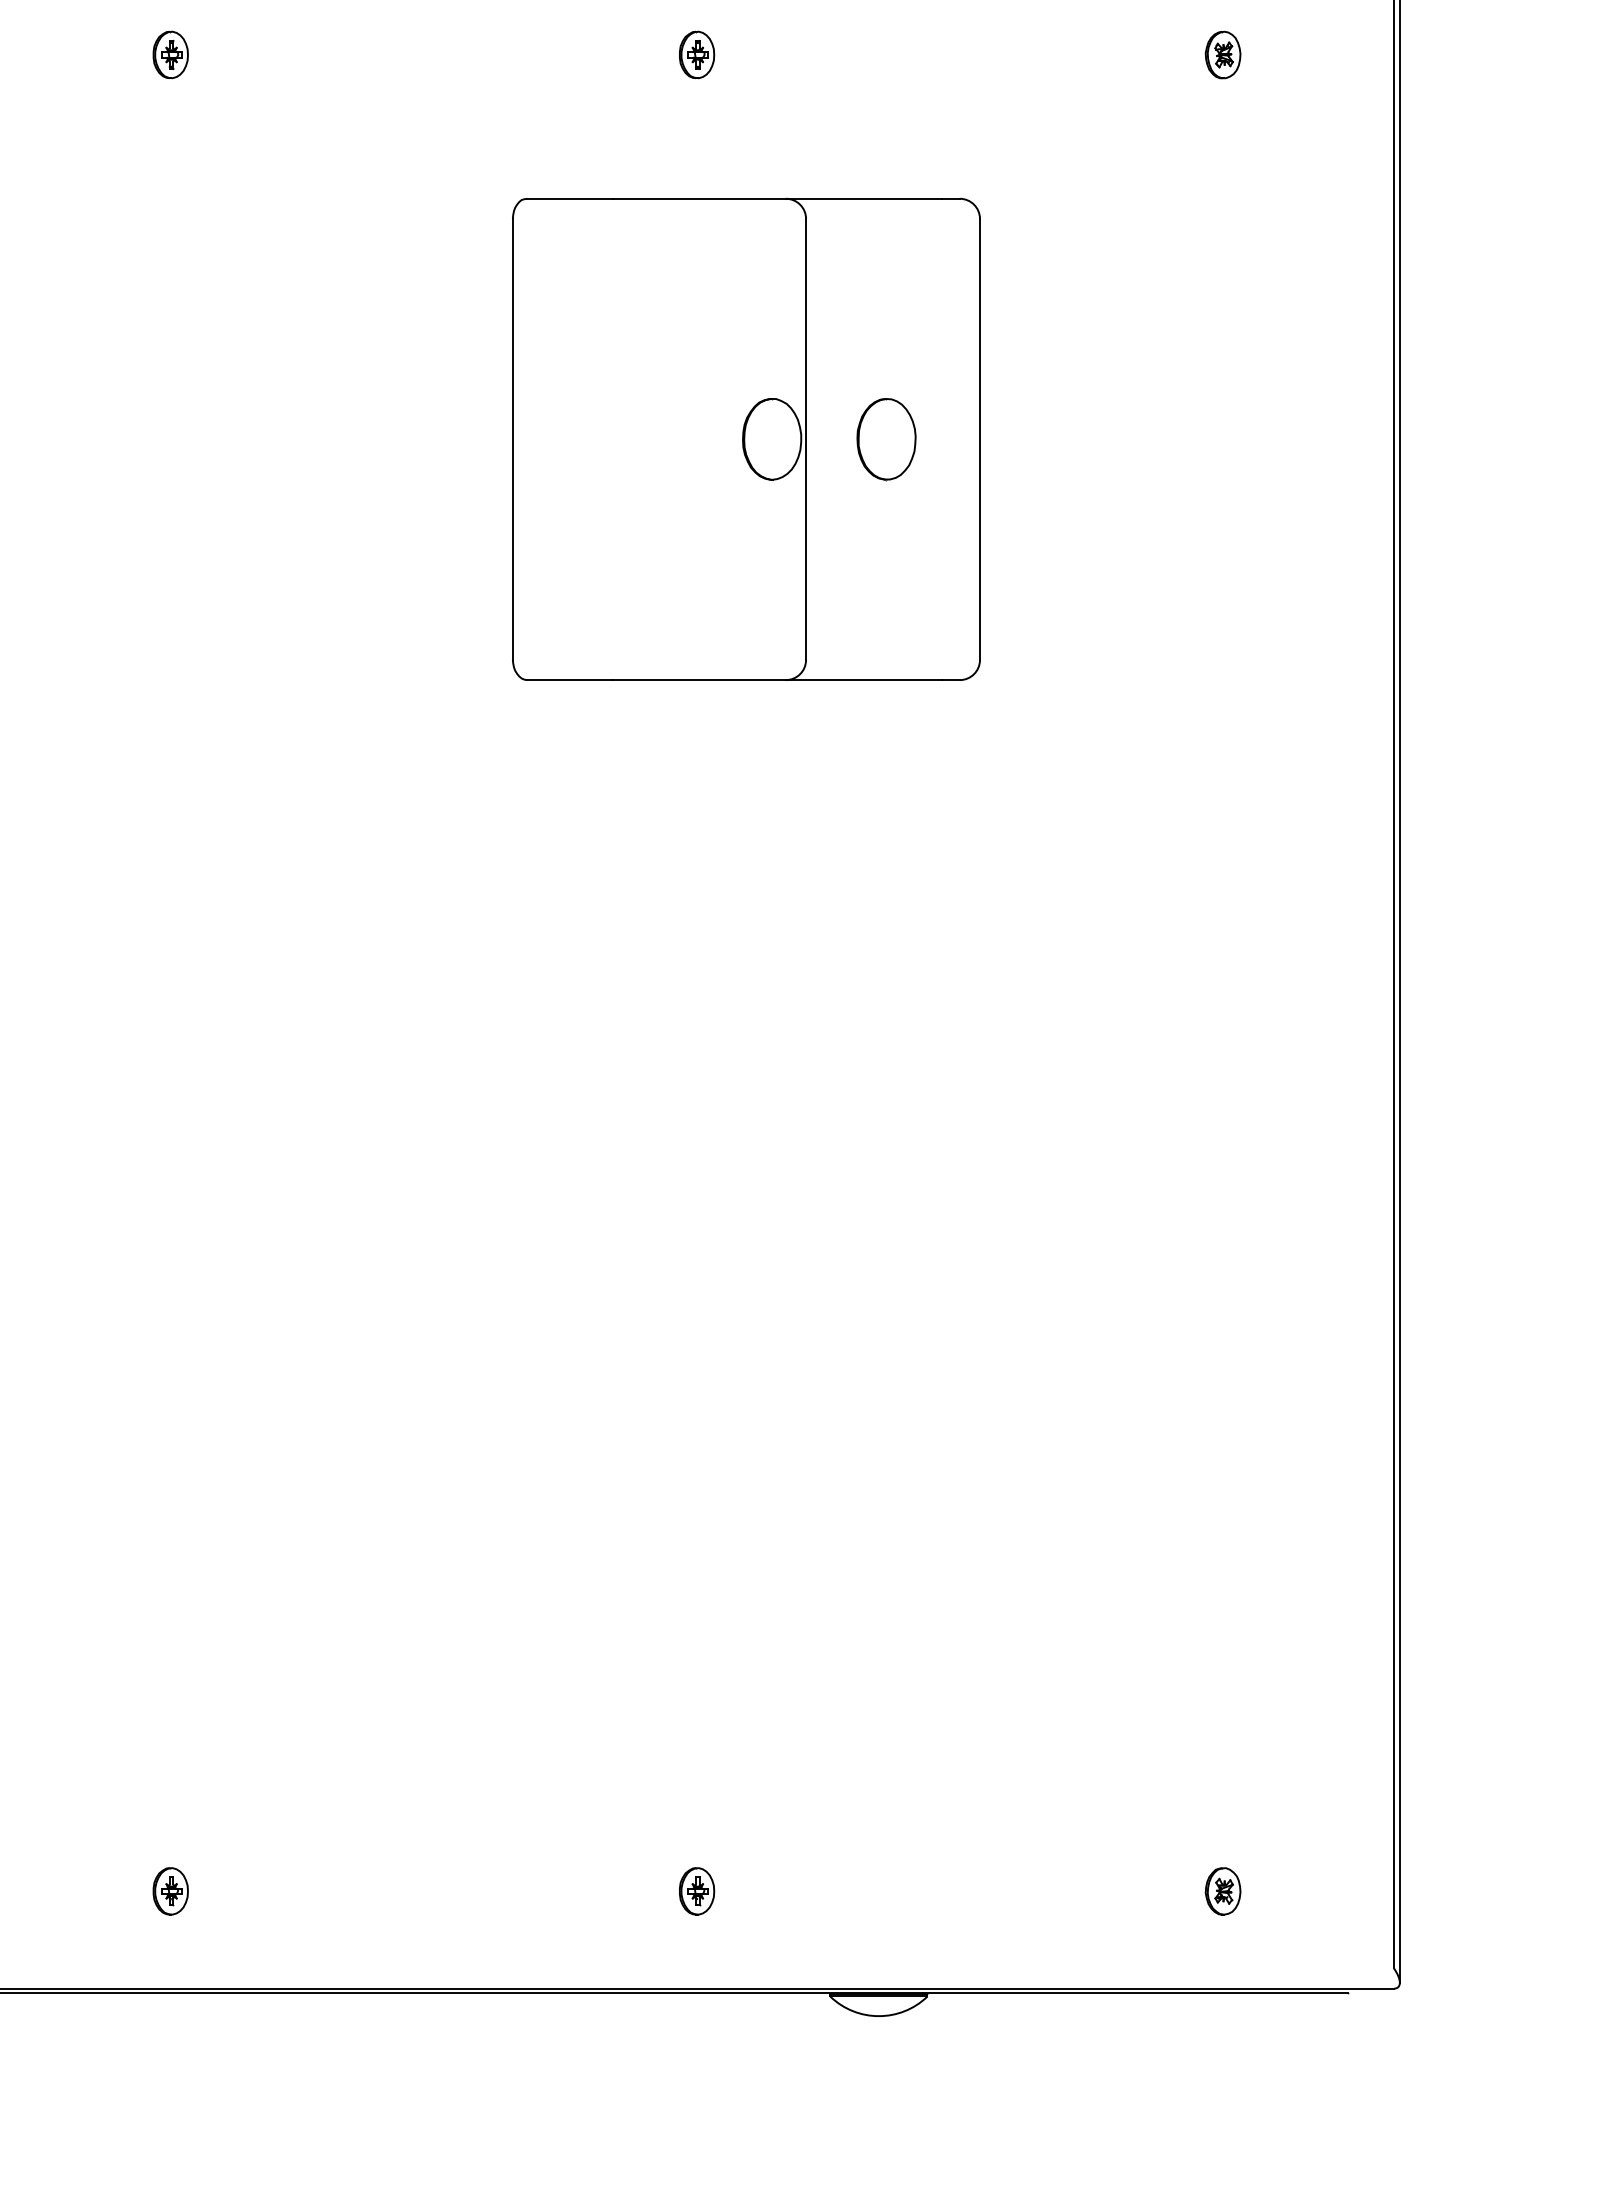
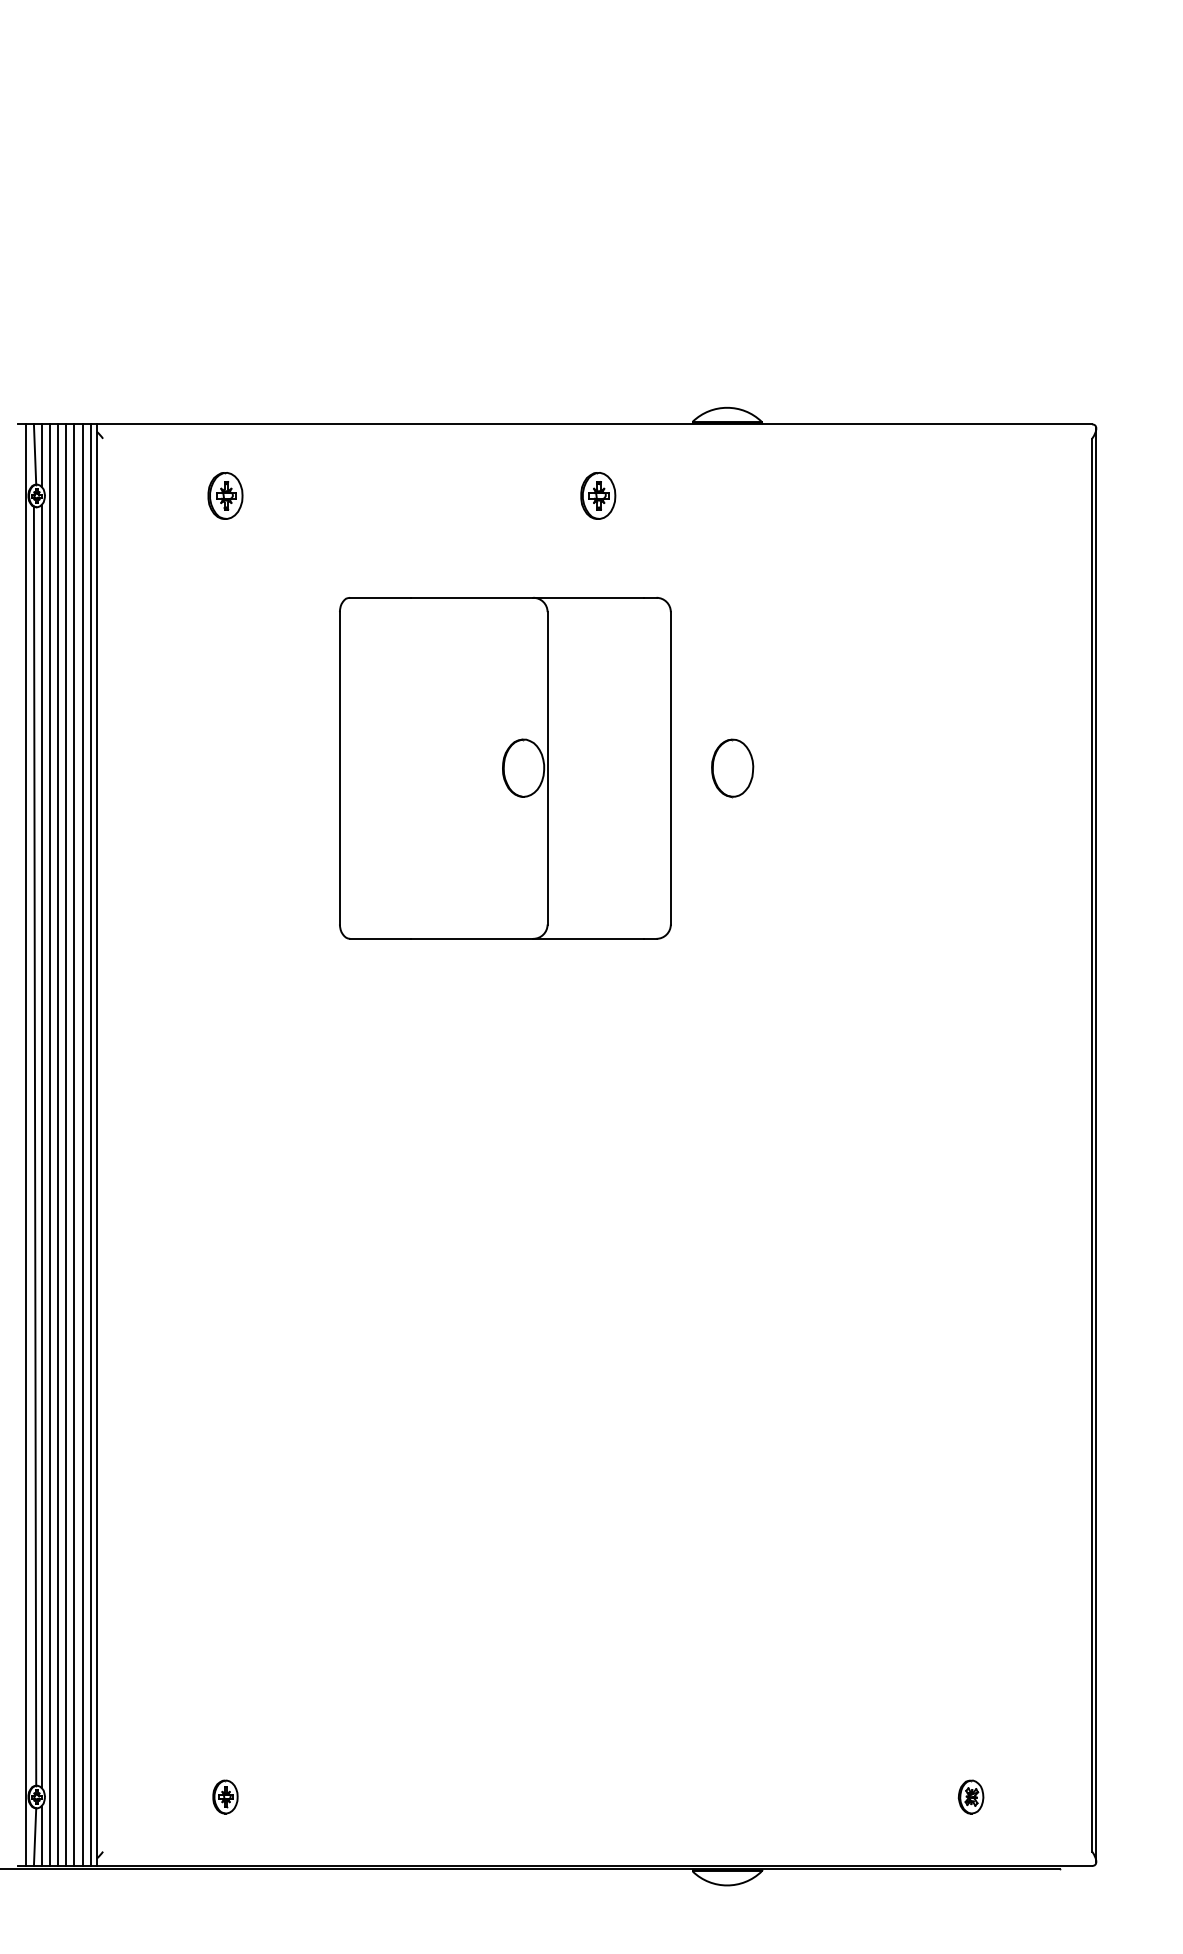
part: (170, 54) -> (225, 495), size x1.4
part: (697, 54) -> (598, 495), size x1.4
part: (1222, 54) -> (970, 495), removed
part: (746, 438) -> (505, 767), moved
part: (697, 1890) -> (598, 1796), removed

